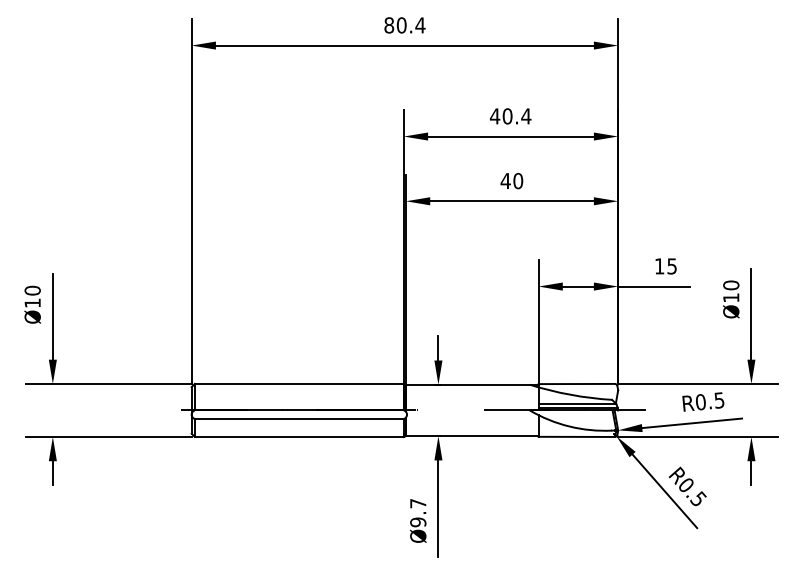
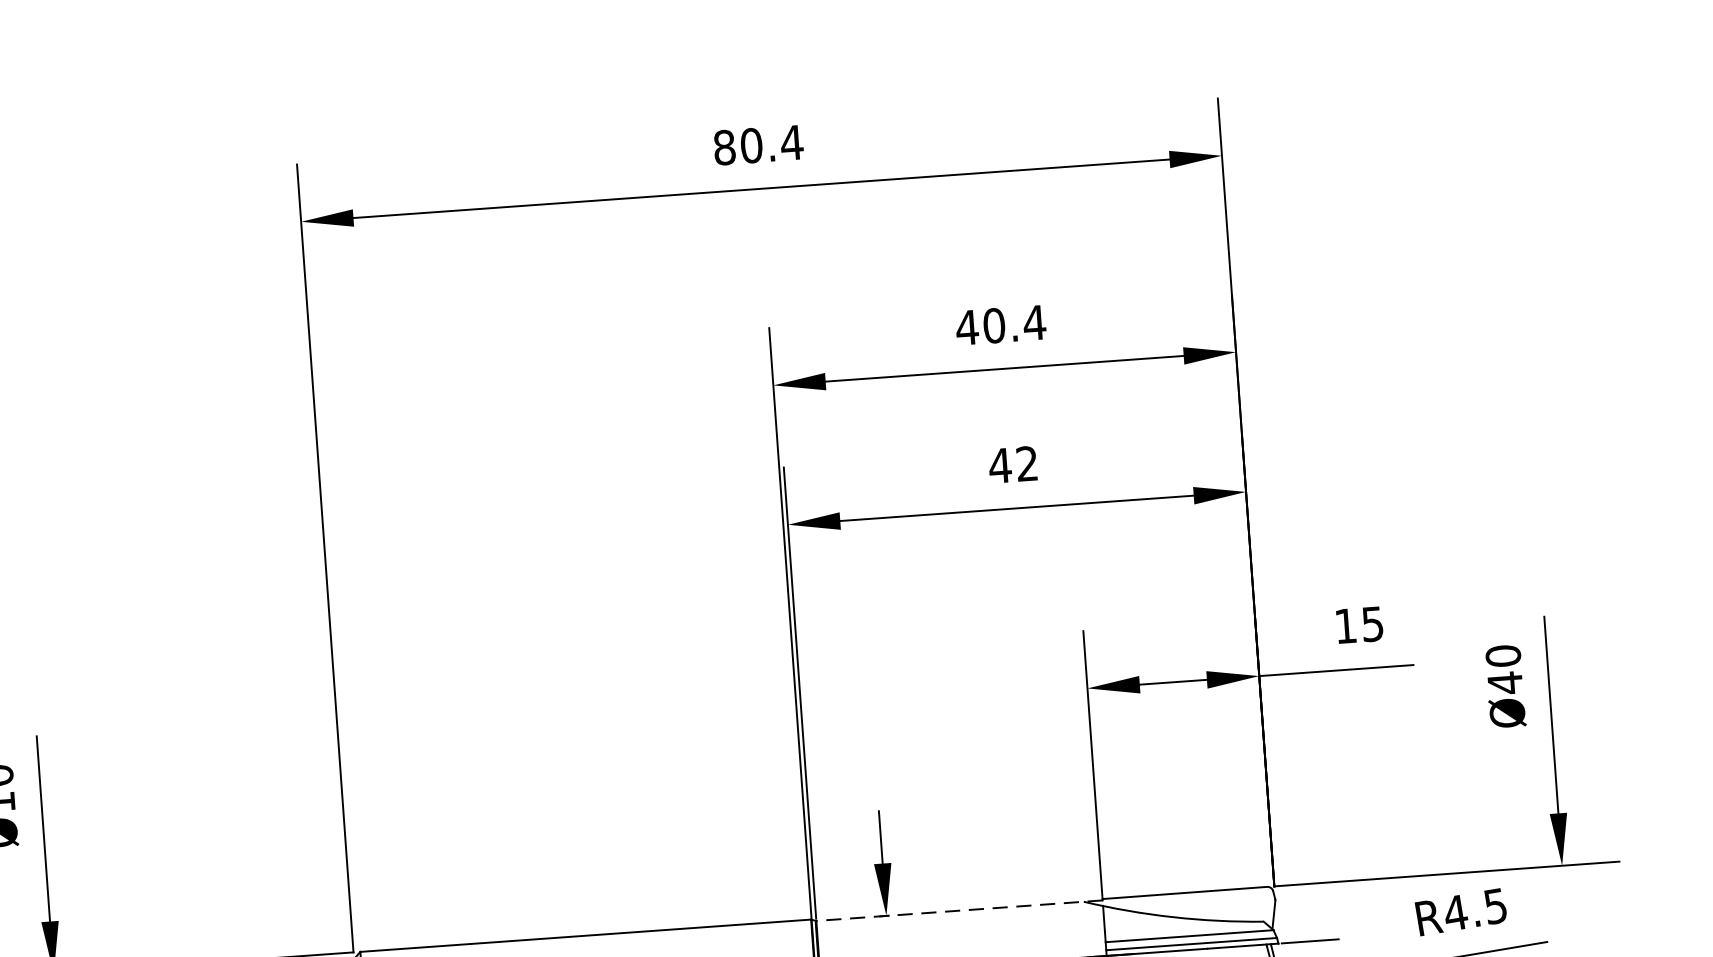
text: (518, 181) -> (1027, 464), 40 -> 42
text: (731, 297) -> (1505, 682), Ø10 -> Ø40
line: (471, 384) -> (957, 910), solid -> dashed
text: (701, 402) -> (1457, 913), R0.5 -> R4.5

